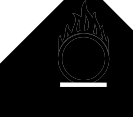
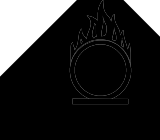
fill: (83, 84) -> (100, 101), added

